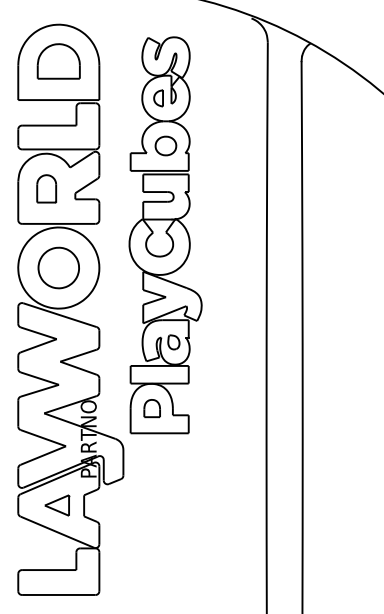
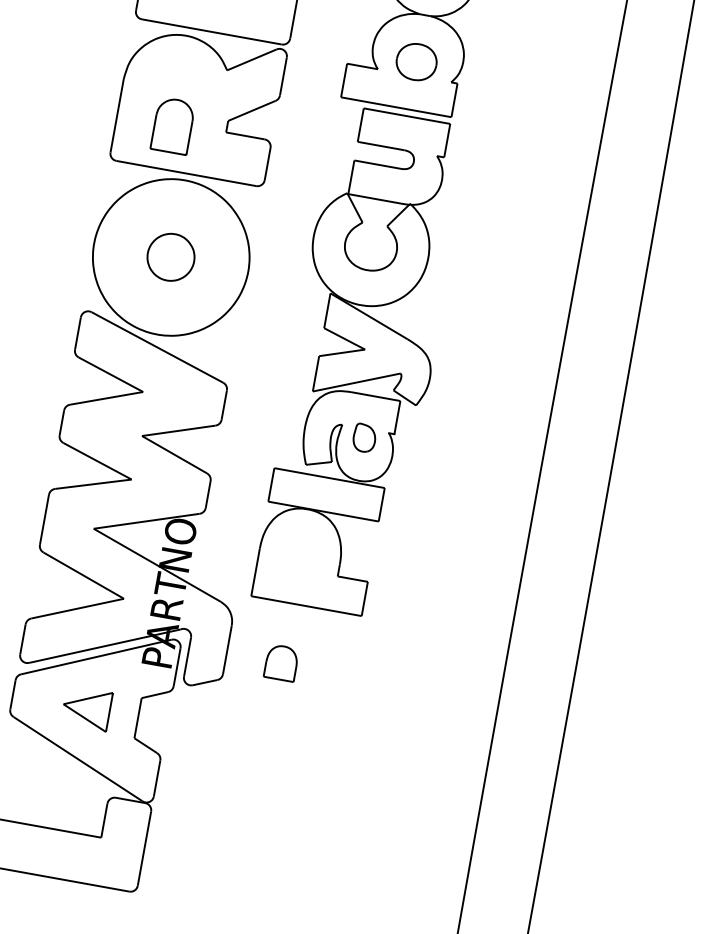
part: (46, 188) -> (172, 125), moved
part: (58, 267) -> (170, 256), size x0.6
part: (151, 408) -> (280, 662), moved

